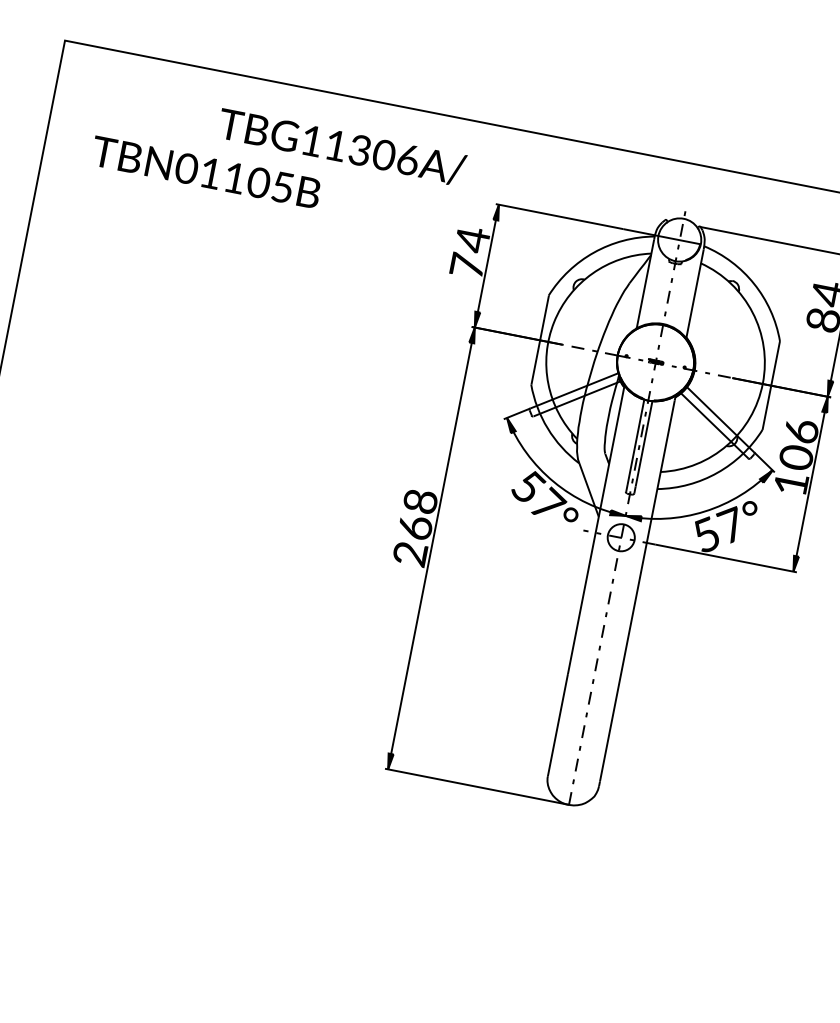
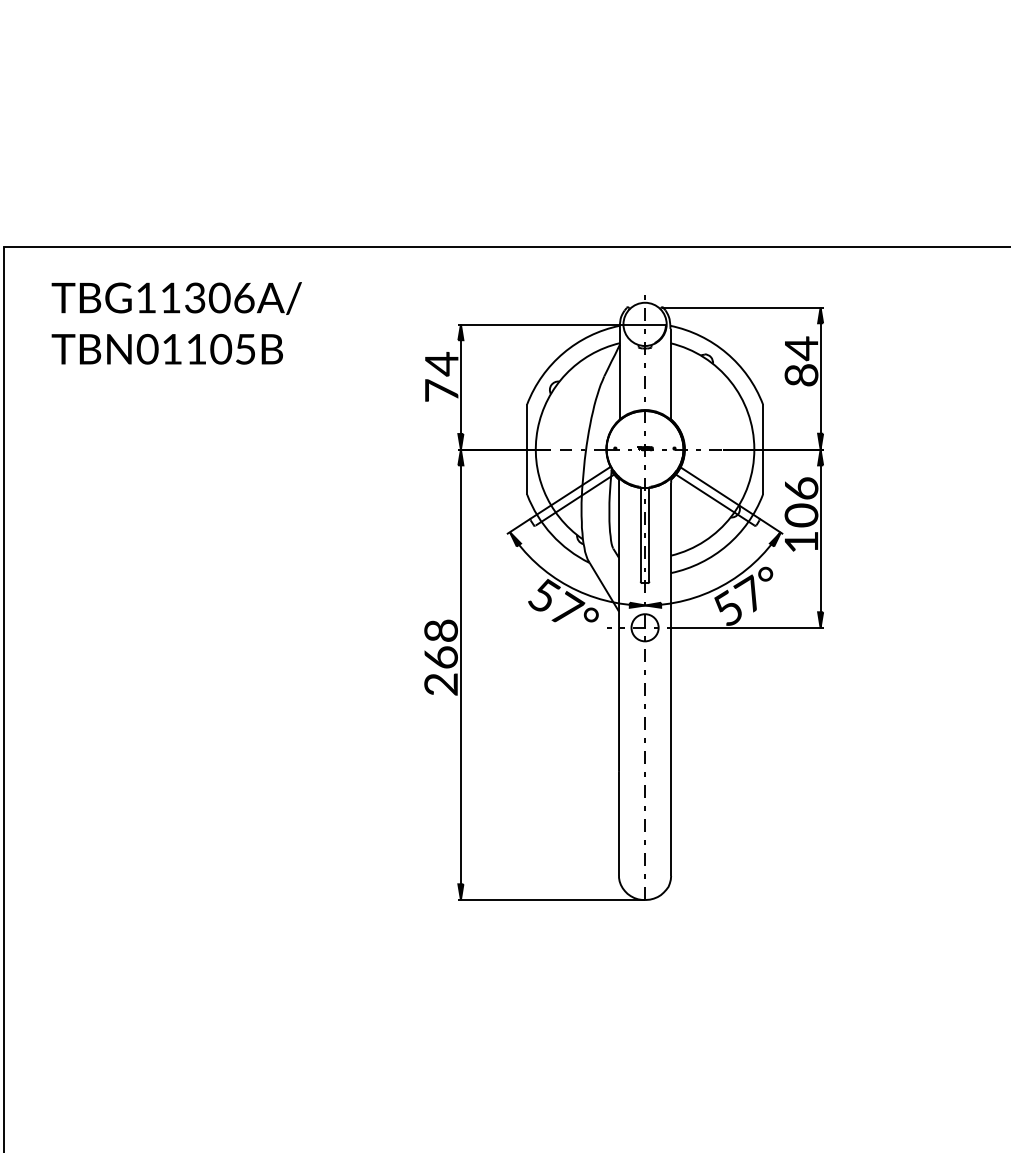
text: (341, 147) -> (176, 298), moved

